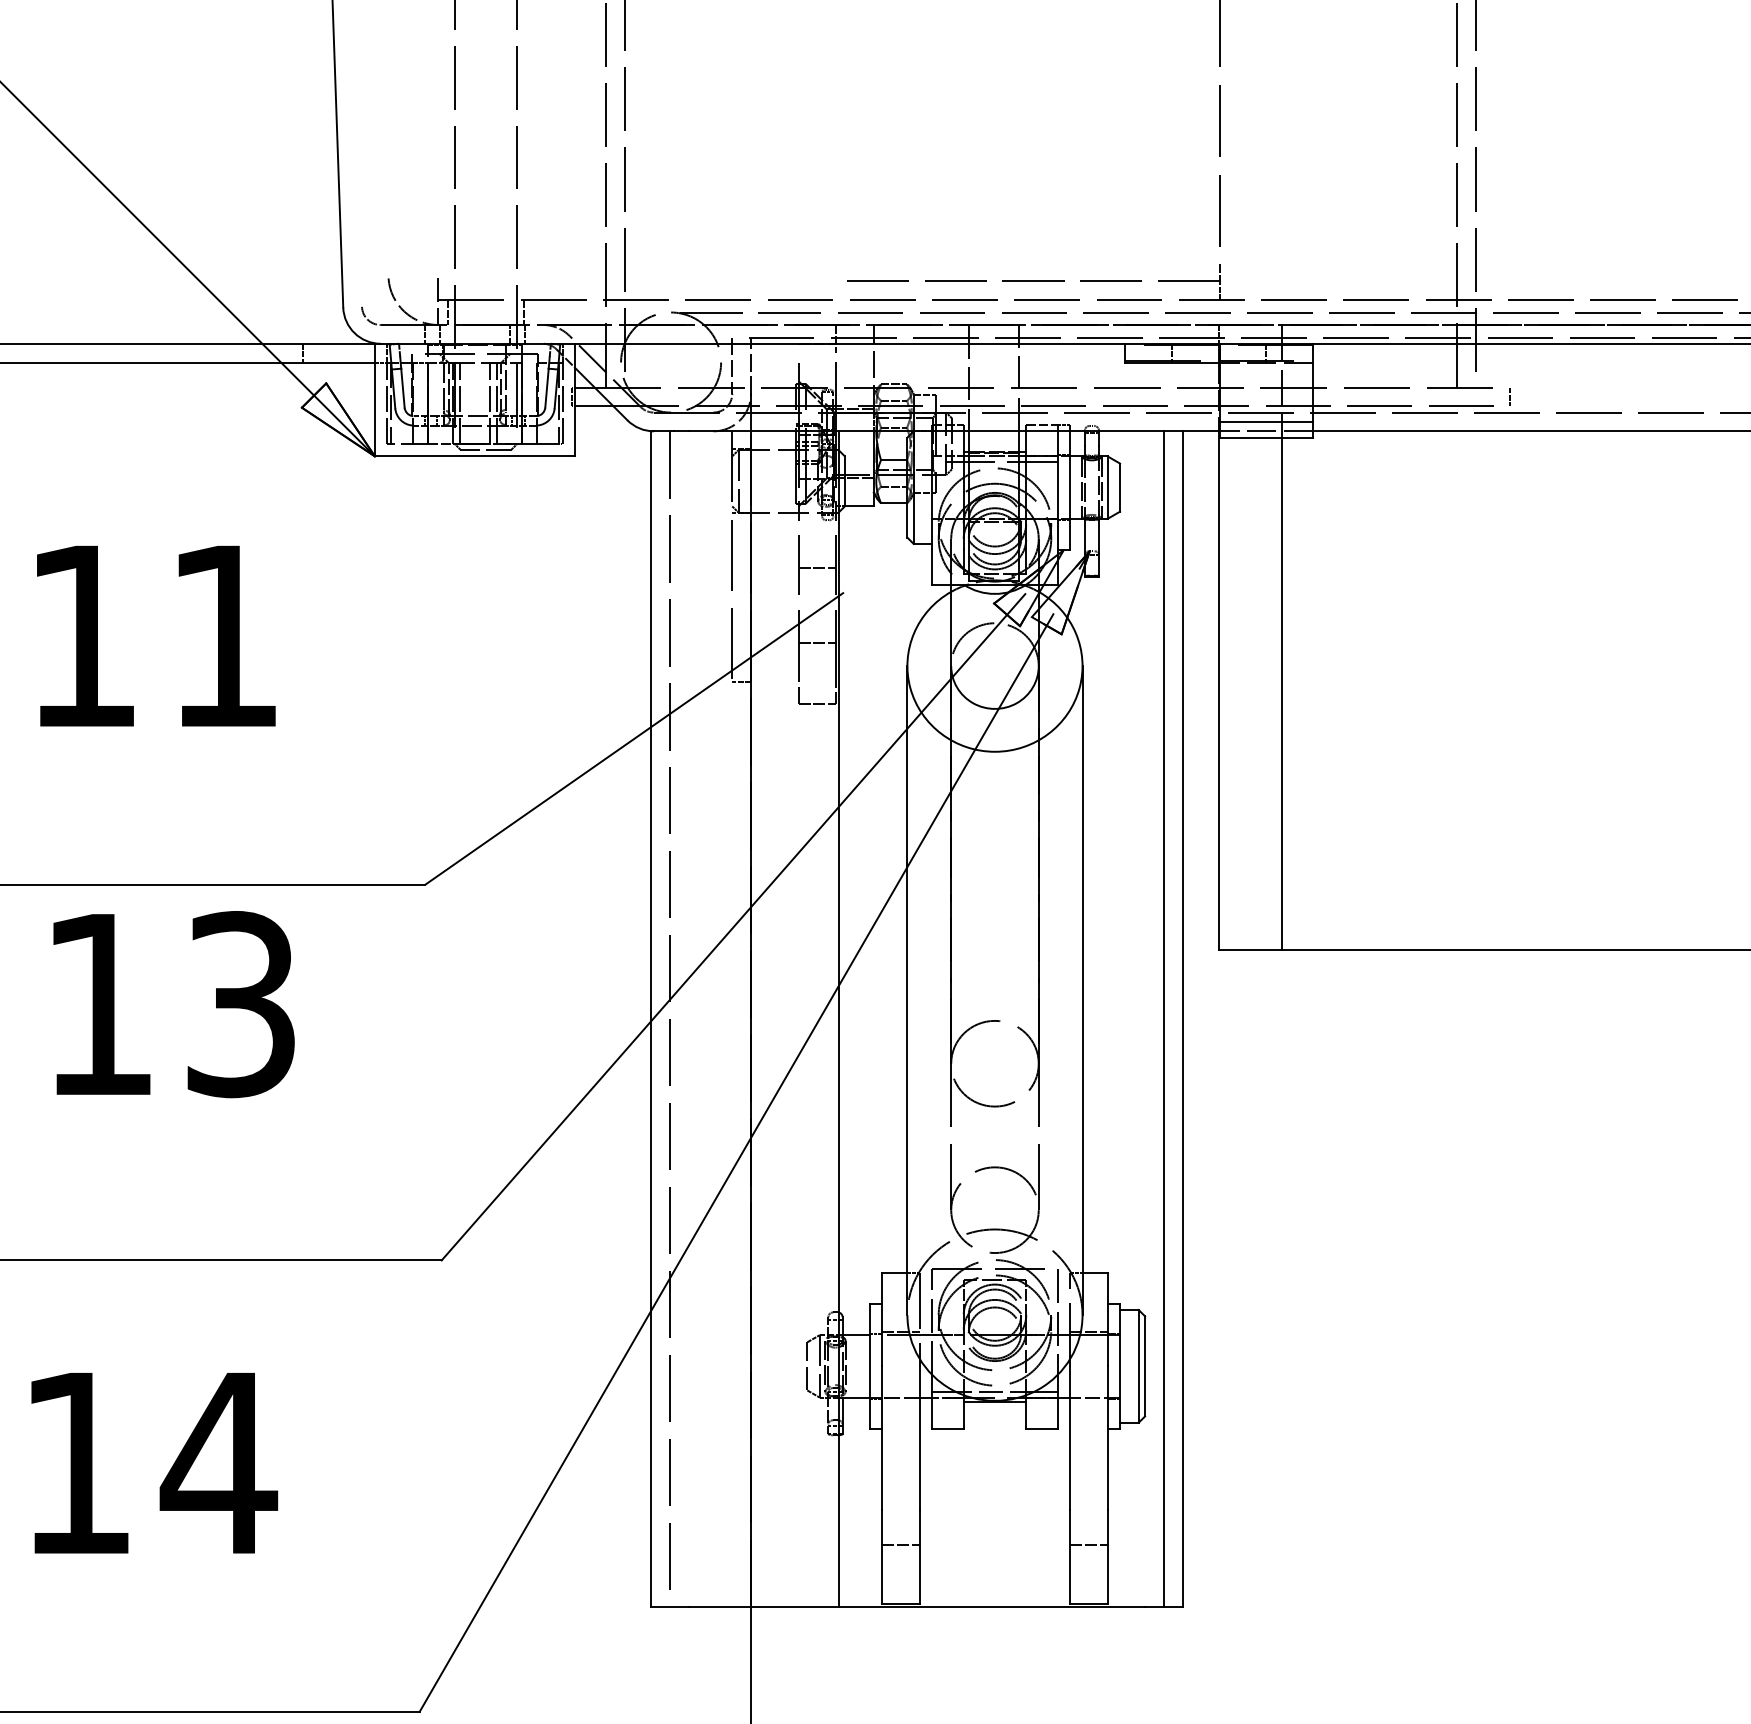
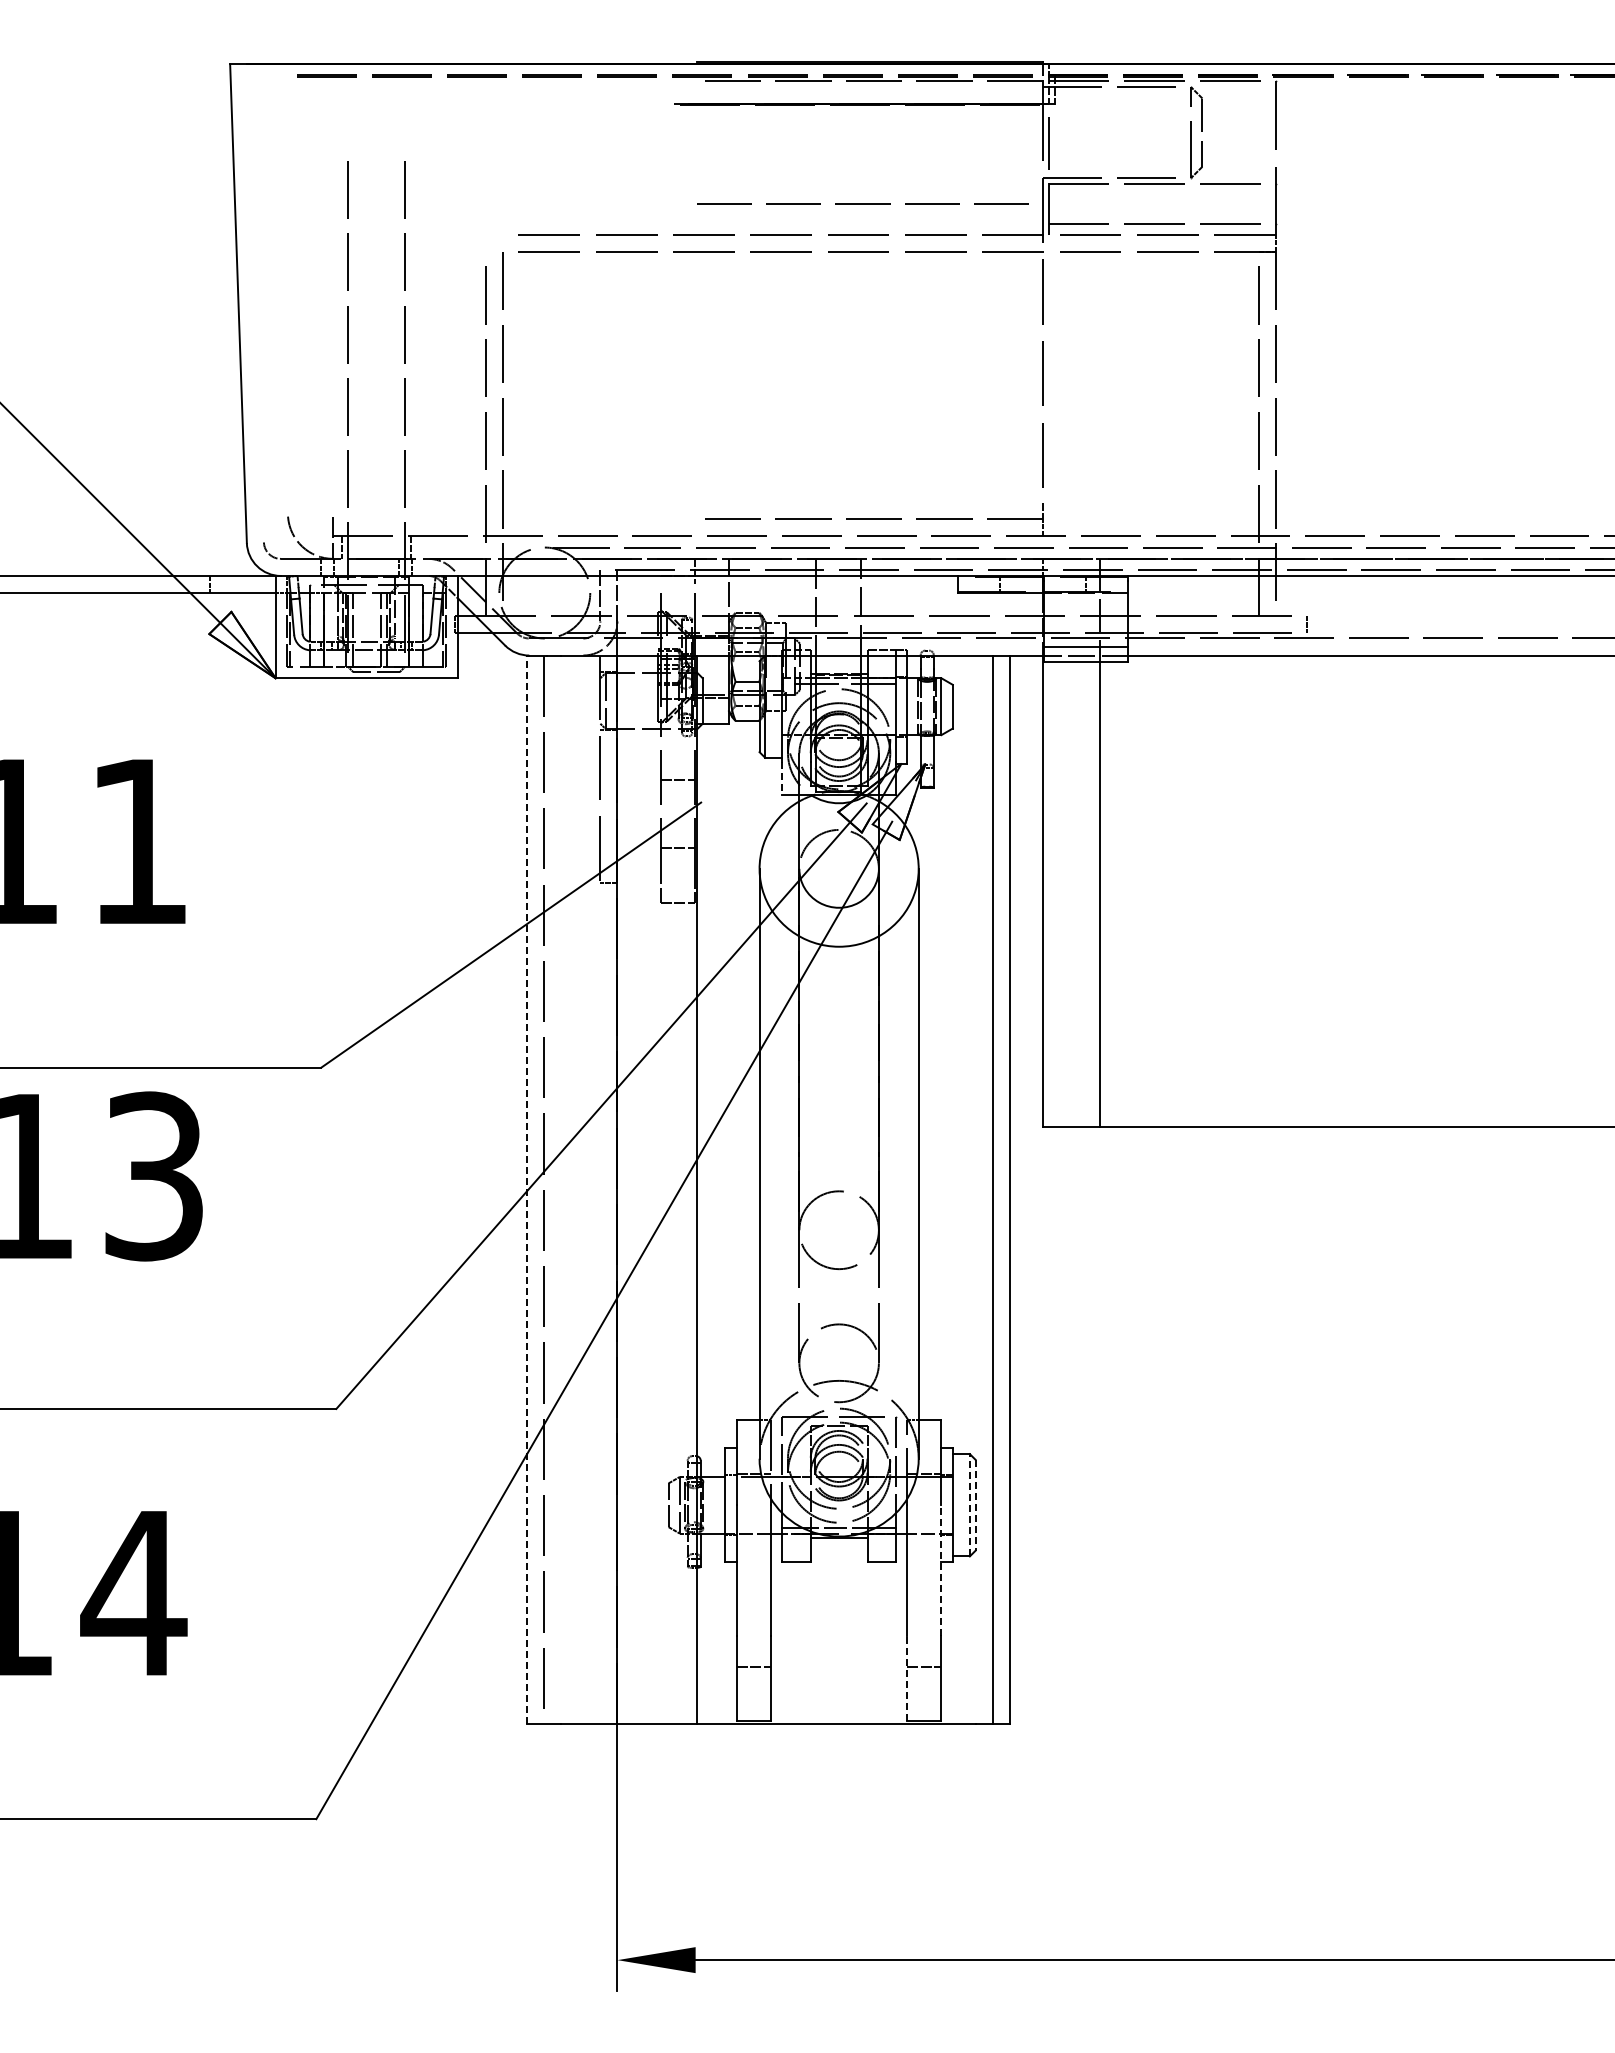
line: (932, 567) -> (782, 779), solid -> dashed
line: (650, 1018) -> (526, 1189), solid -> dashed
line: (1138, 1365) -> (969, 1504), solid -> dashed
line: (1145, 1366) -> (975, 1505), solid -> dashed
line: (1107, 1438) -> (941, 1570), solid -> dashed
line: (1070, 1557) -> (907, 1678), solid -> dashed

